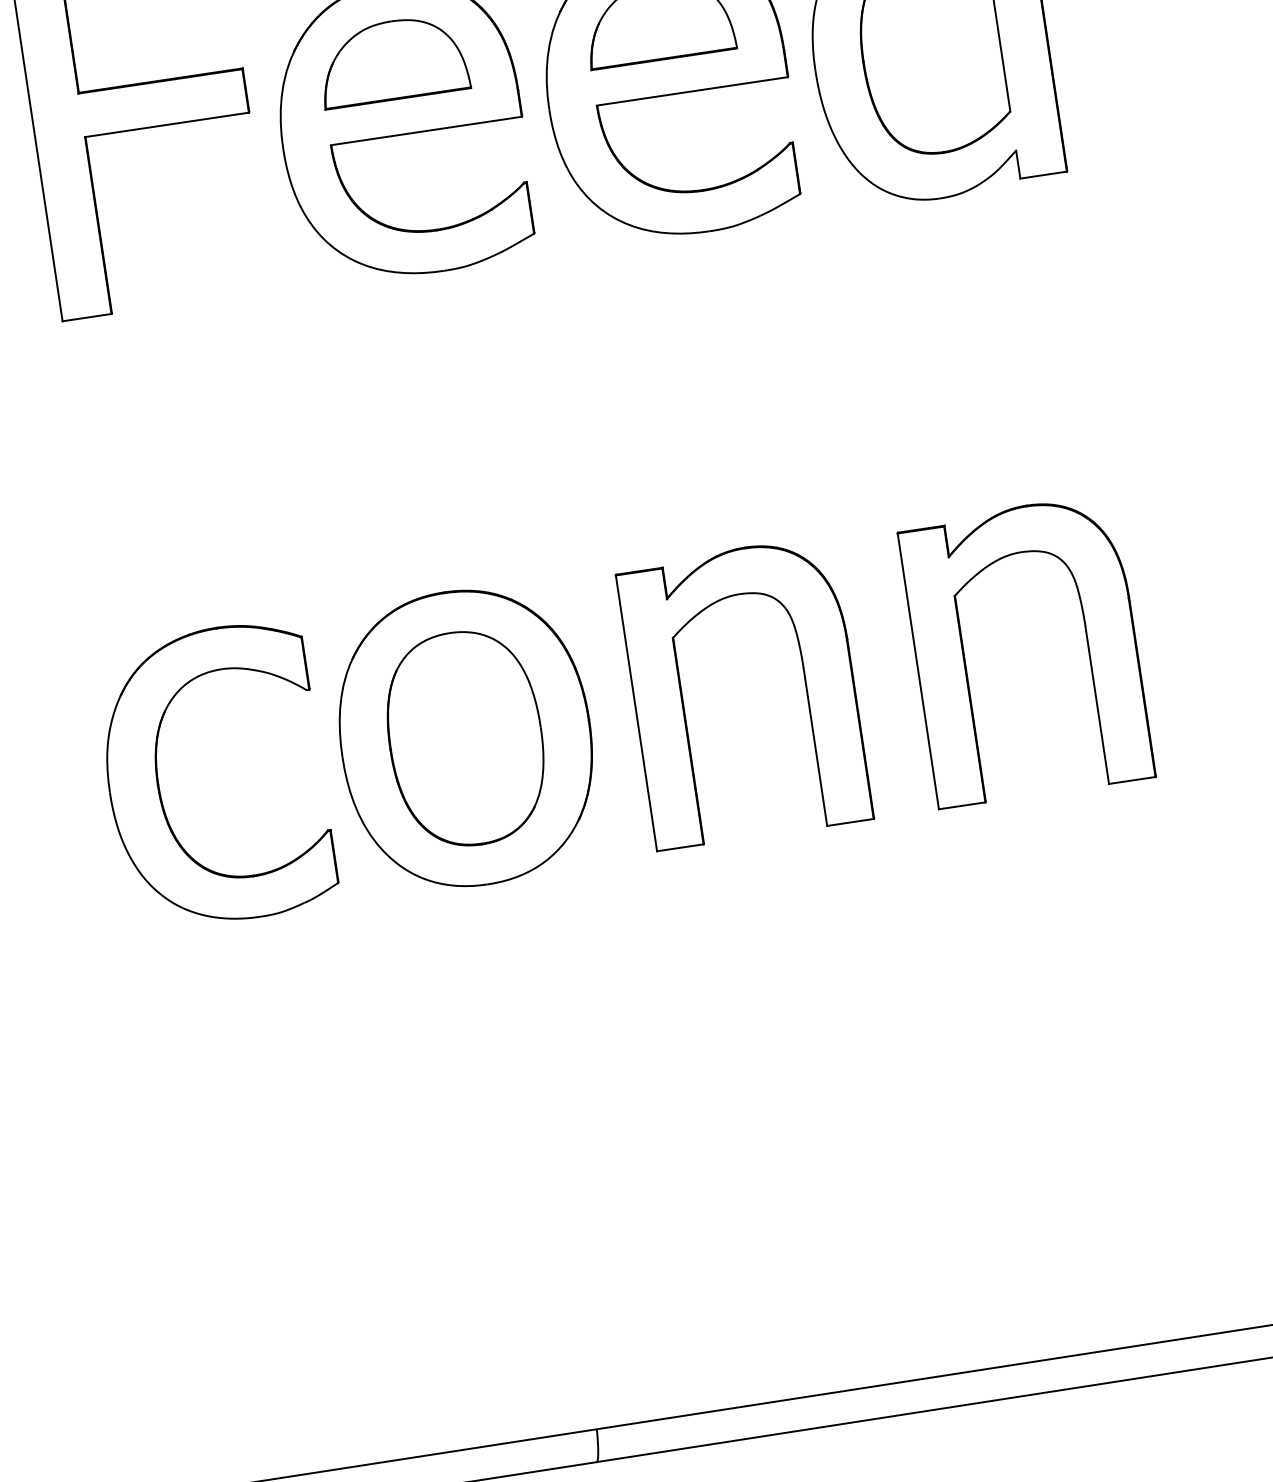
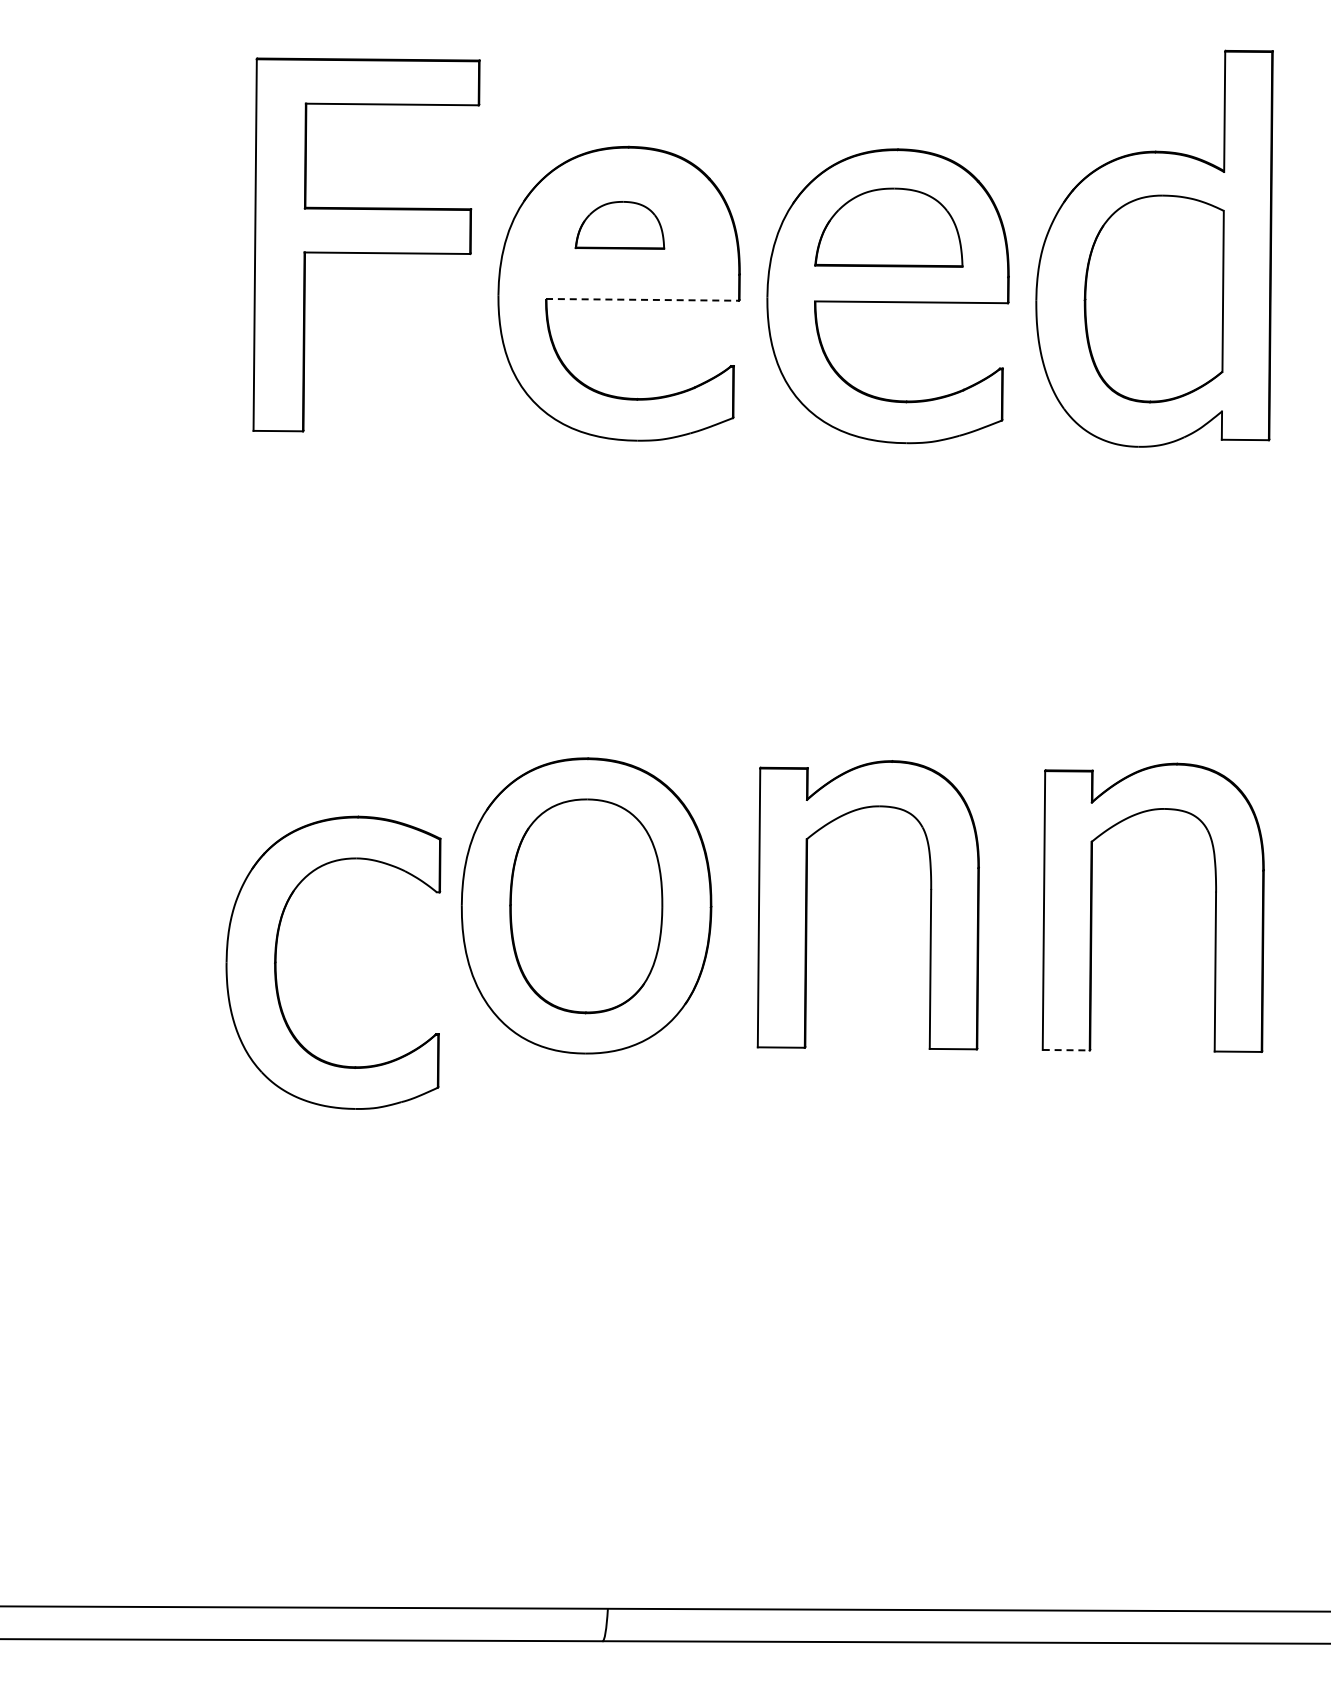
part: (391, 61) -> (619, 225), size x0.6
line: (426, 130) -> (642, 299), solid -> dashed
part: (159, 784) -> (276, 962), moved
line: (962, 806) -> (1066, 1050), solid -> dashed

